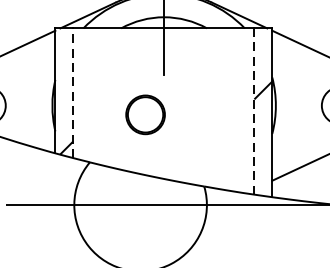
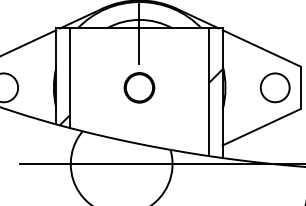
line: (72, 93) -> (69, 78), dashed -> solid
line: (255, 111) -> (209, 92), dashed -> solid
part: (145, 114) -> (139, 87), moved

